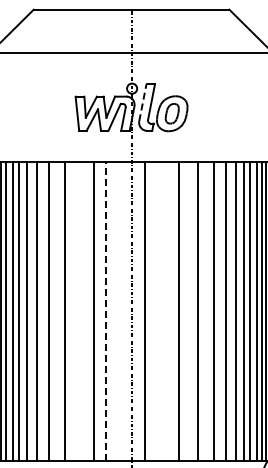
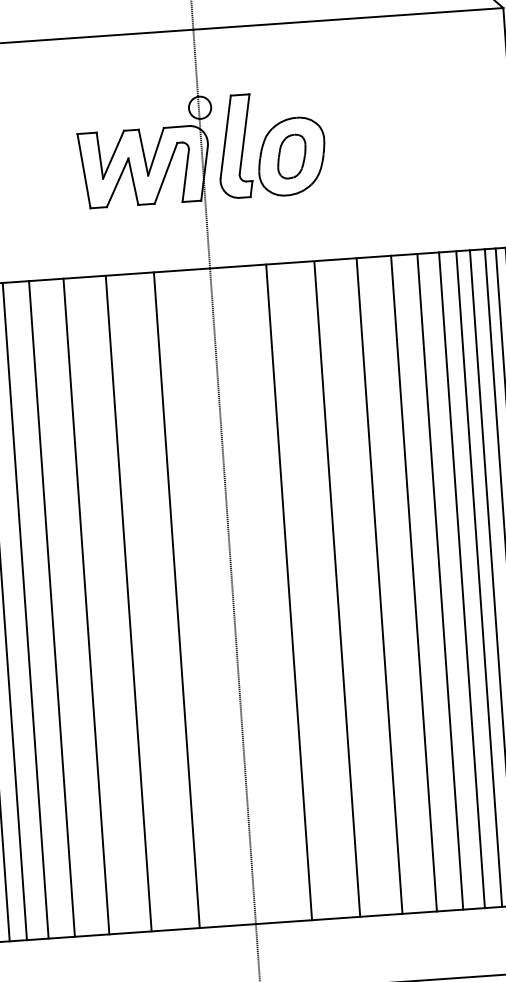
line: (142, 102) -> (224, 136), dashed -> solid
line: (93, 311) -> (127, 603), moved
line: (105, 311) -> (175, 600), dashed -> solid
line: (145, 311) -> (289, 592), moved

